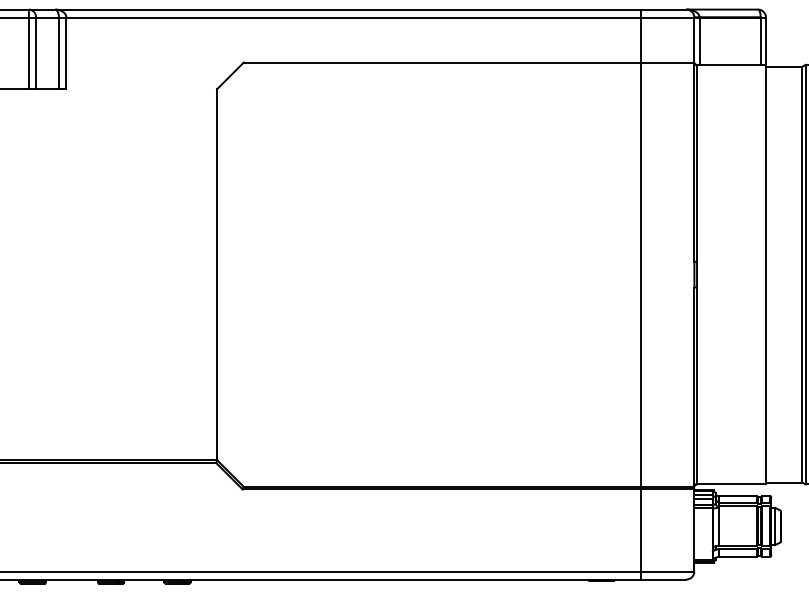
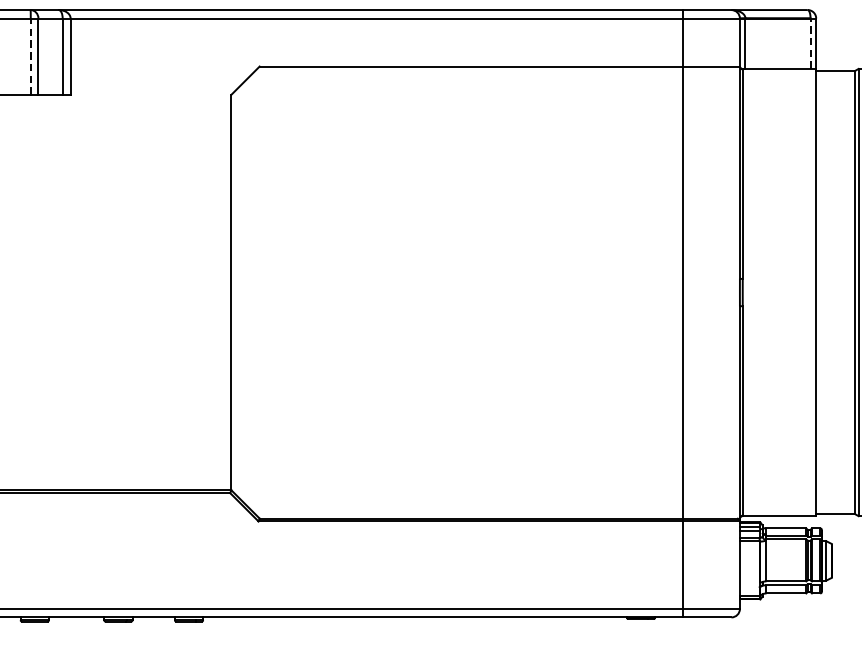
line: (760, 41) -> (810, 44), solid -> dashed
line: (28, 53) -> (30, 56), solid -> dashed

